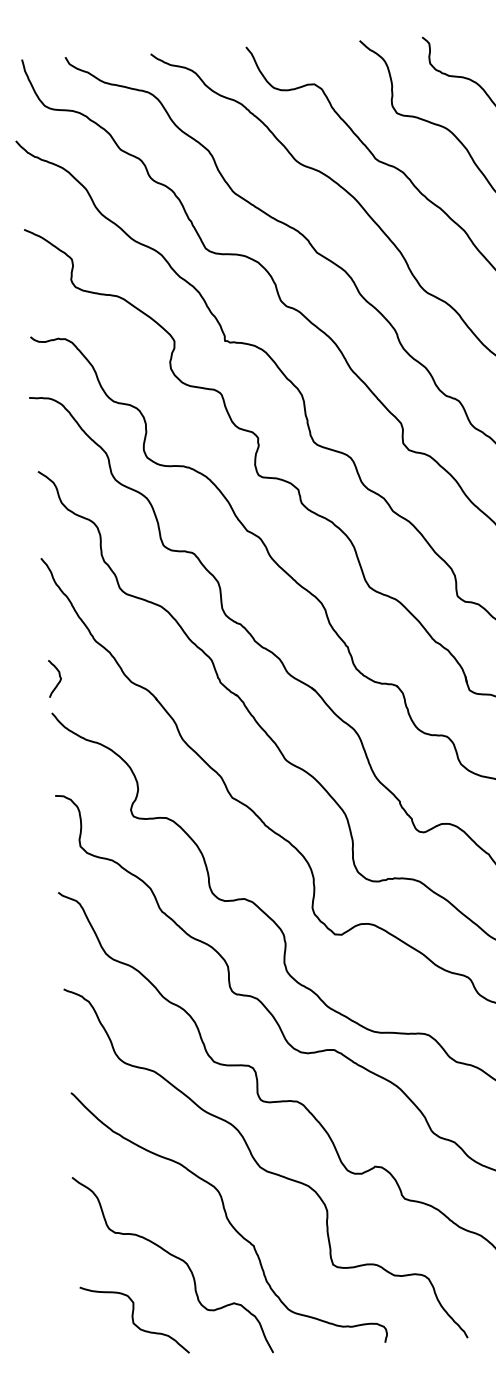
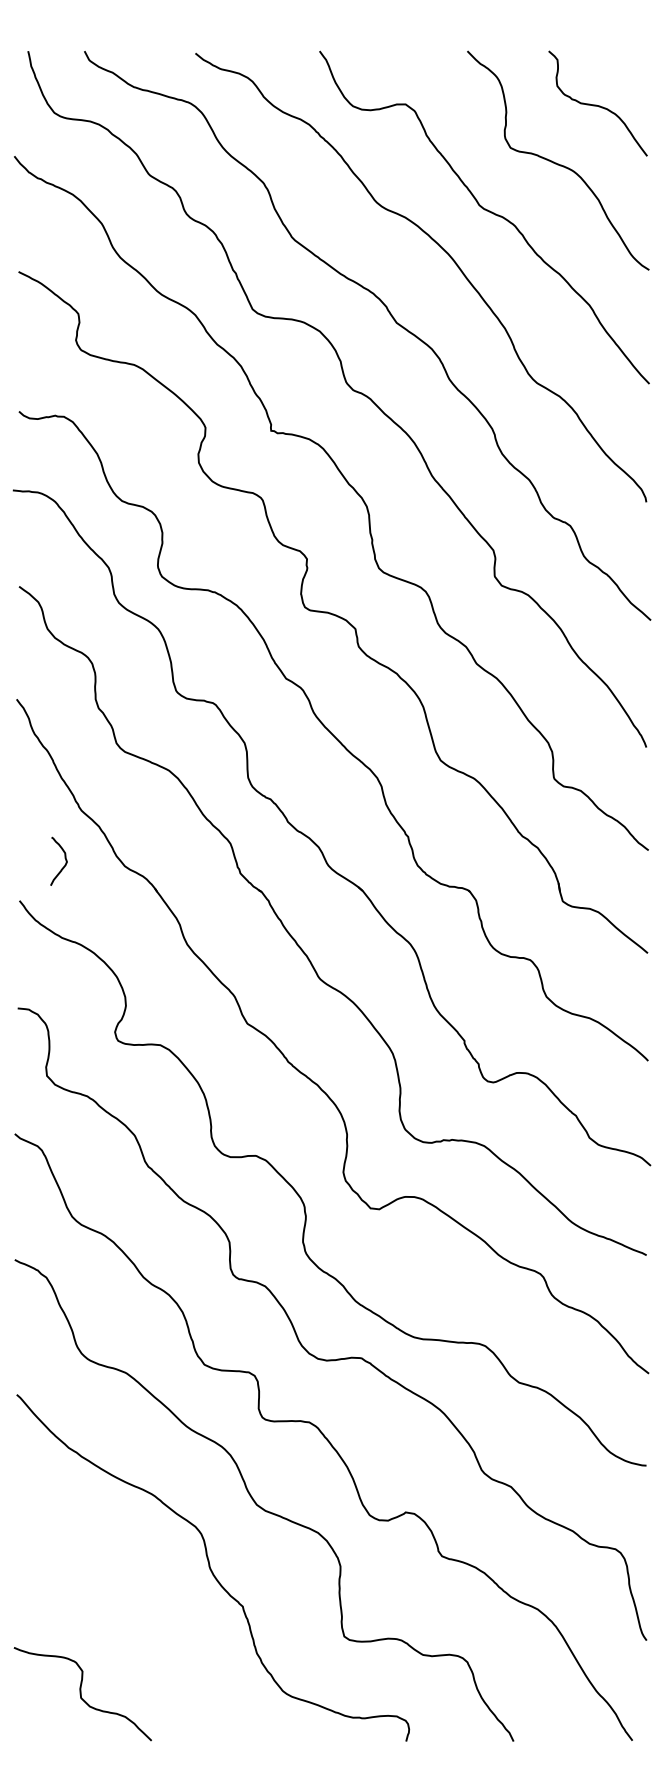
curve: (59, 676) -> (64, 858), moved
curve: (177, 1258) -> (142, 1617), removed

